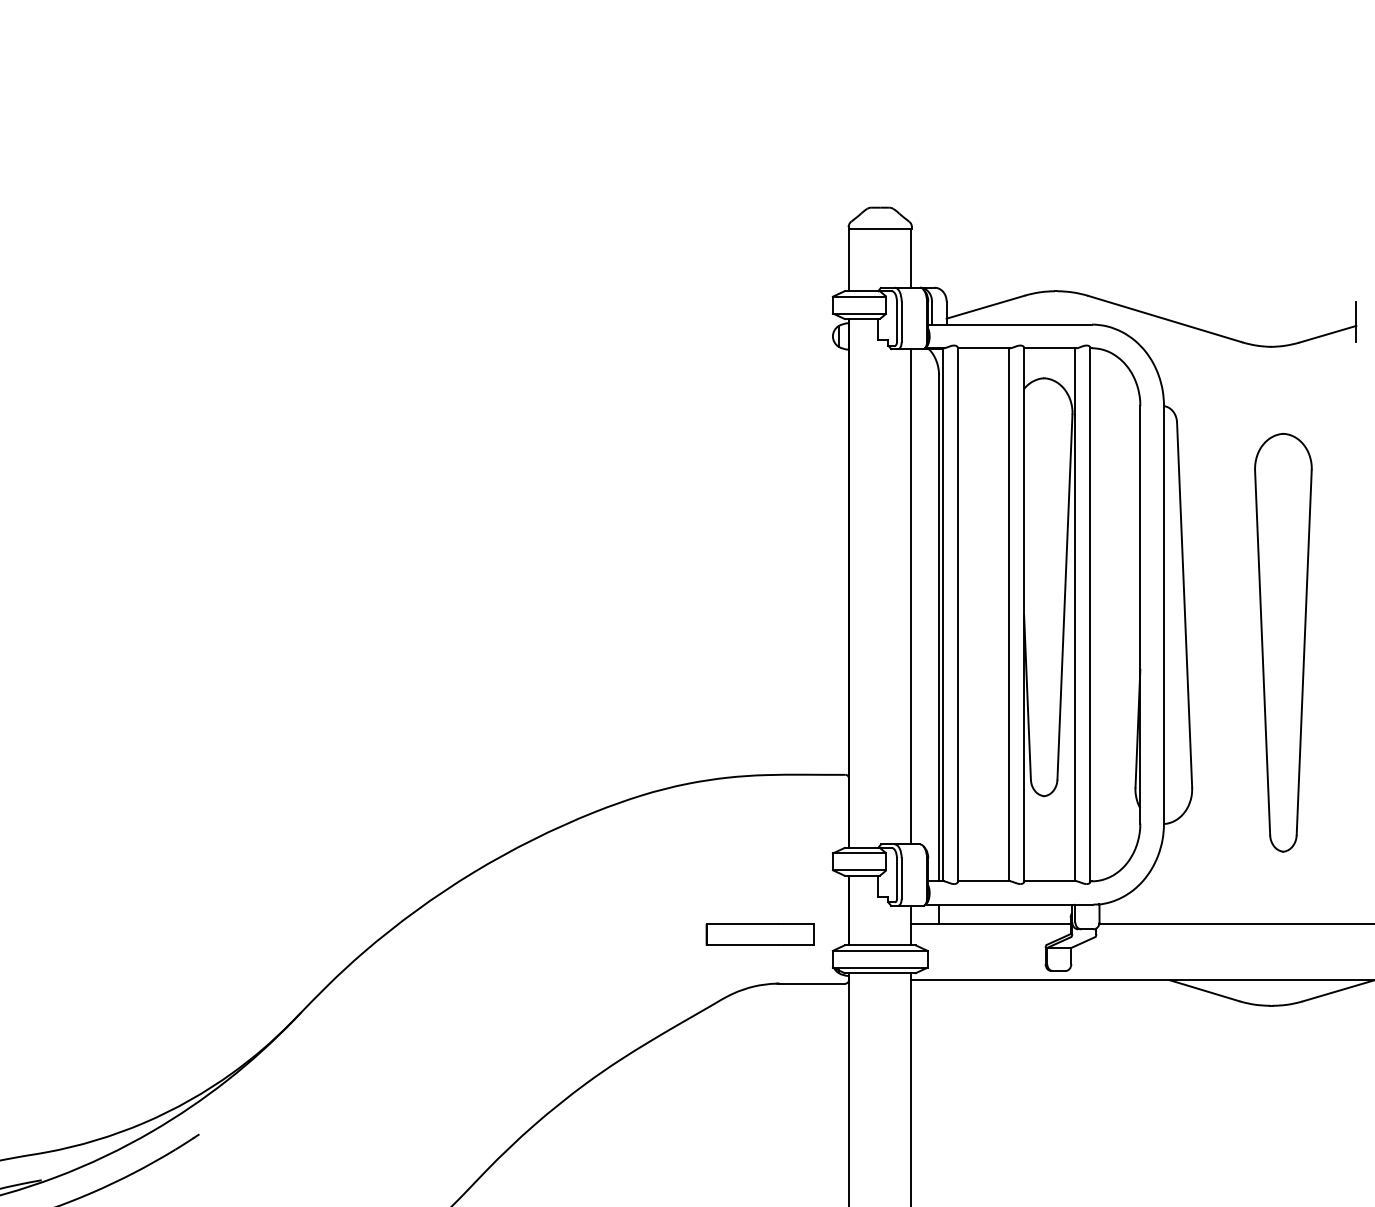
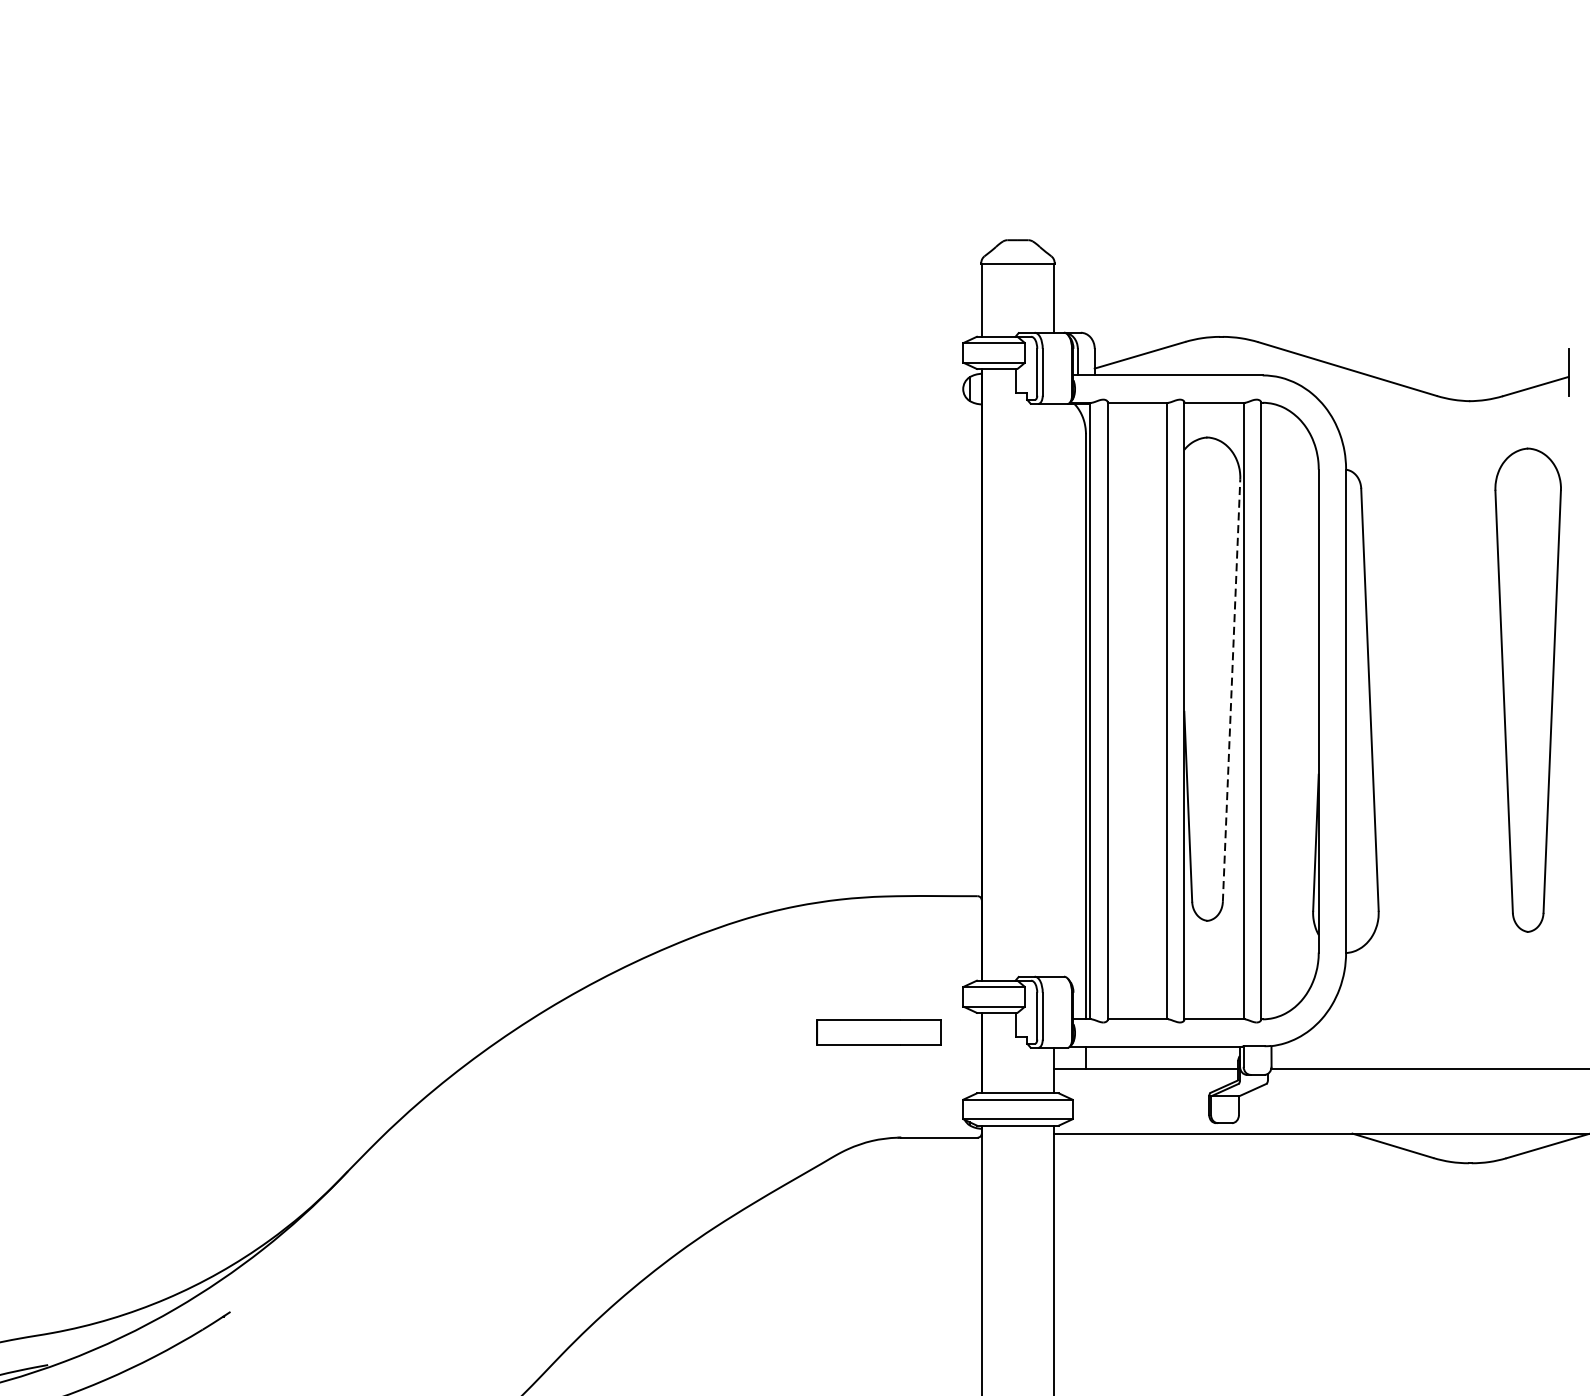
line: (911, 596) -> (1054, 689), removed
line: (1064, 597) -> (1231, 691), solid -> dashed
part: (1283, 642) -> (1528, 689), moved
part: (759, 934) -> (878, 1032), moved

